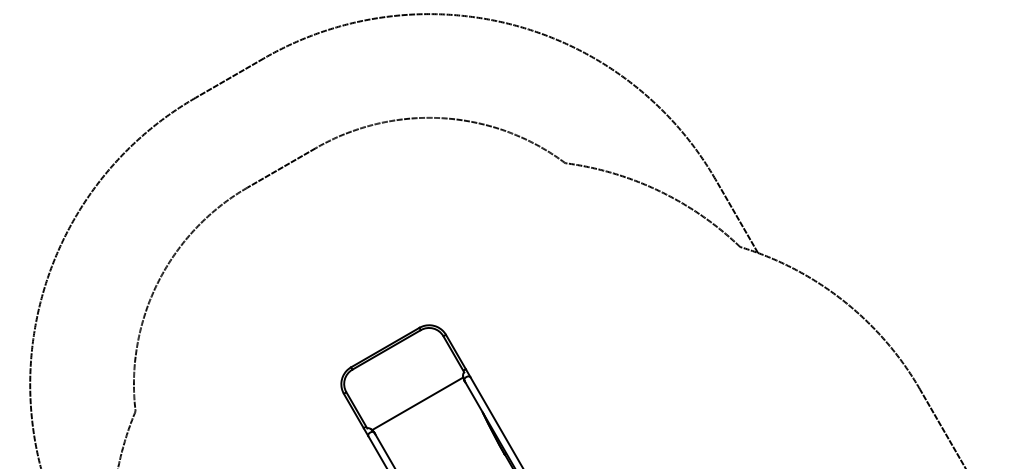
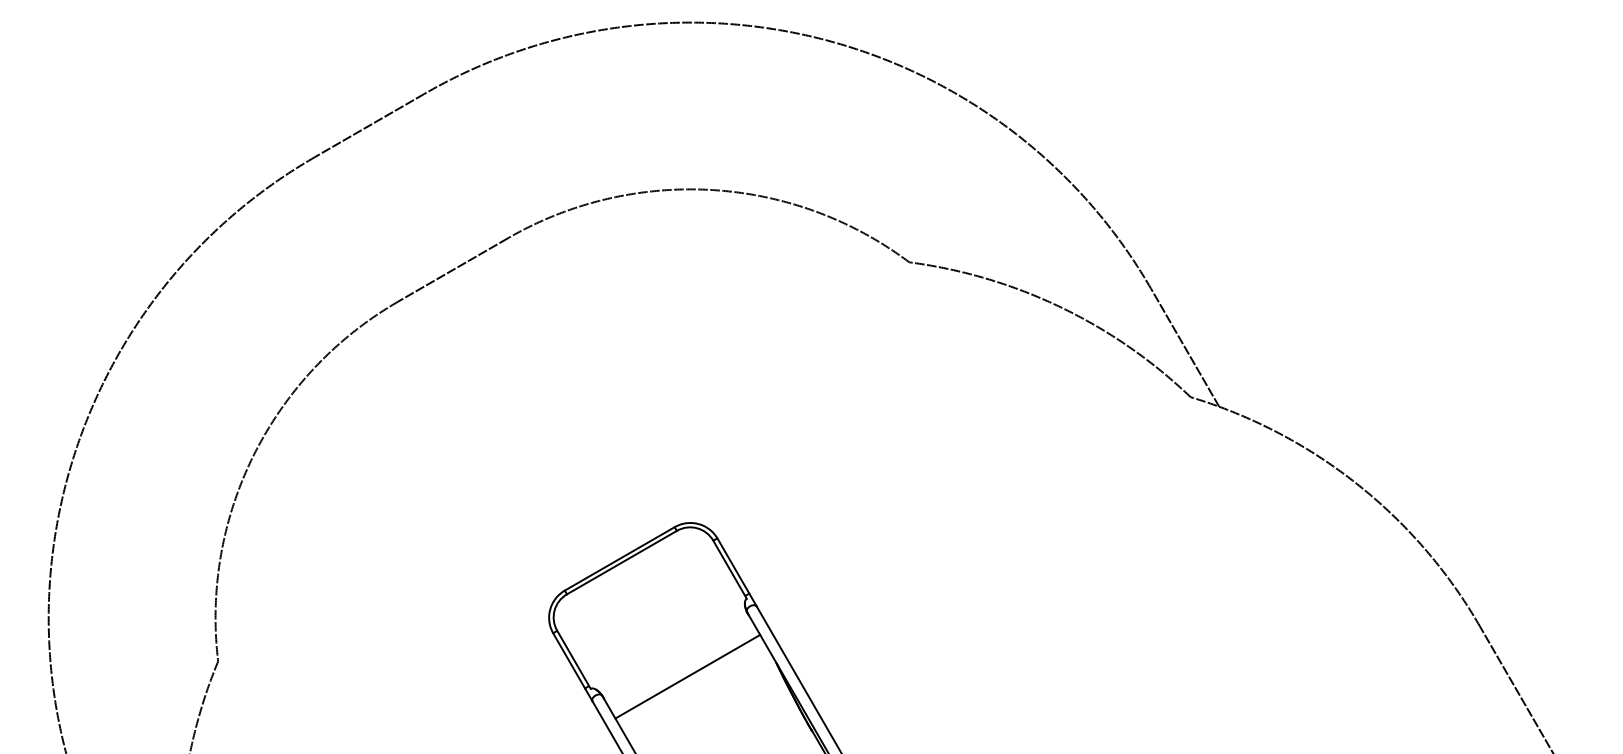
line: (417, 403) -> (687, 676), moved

